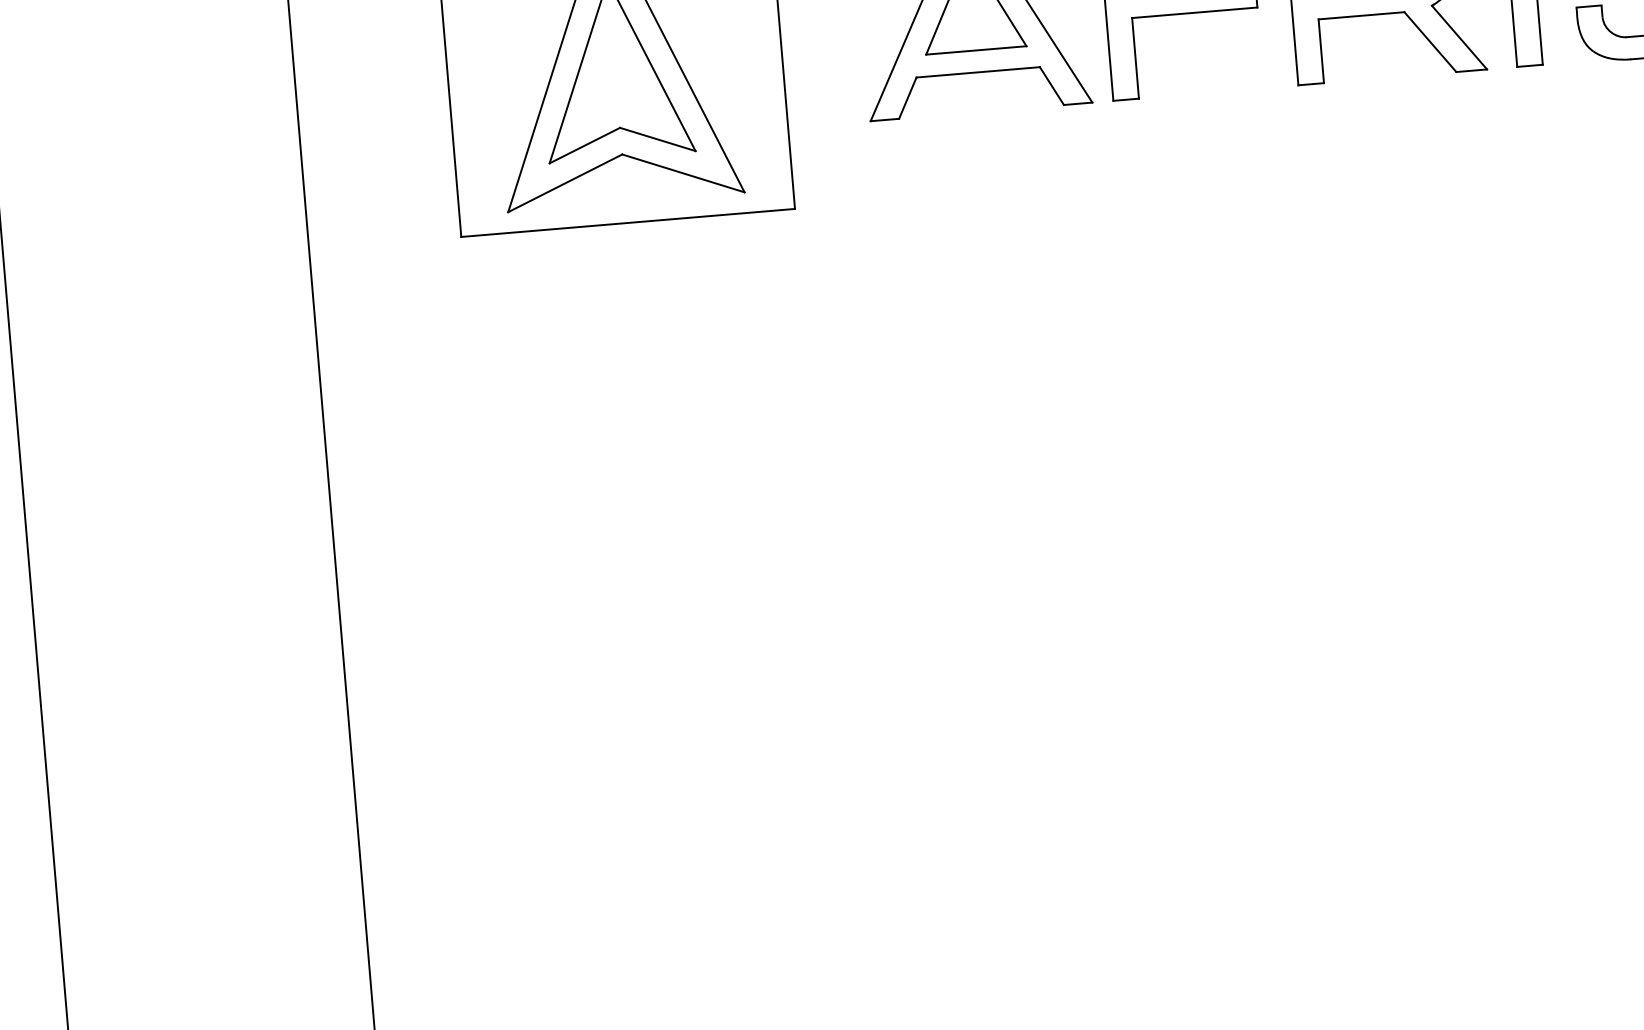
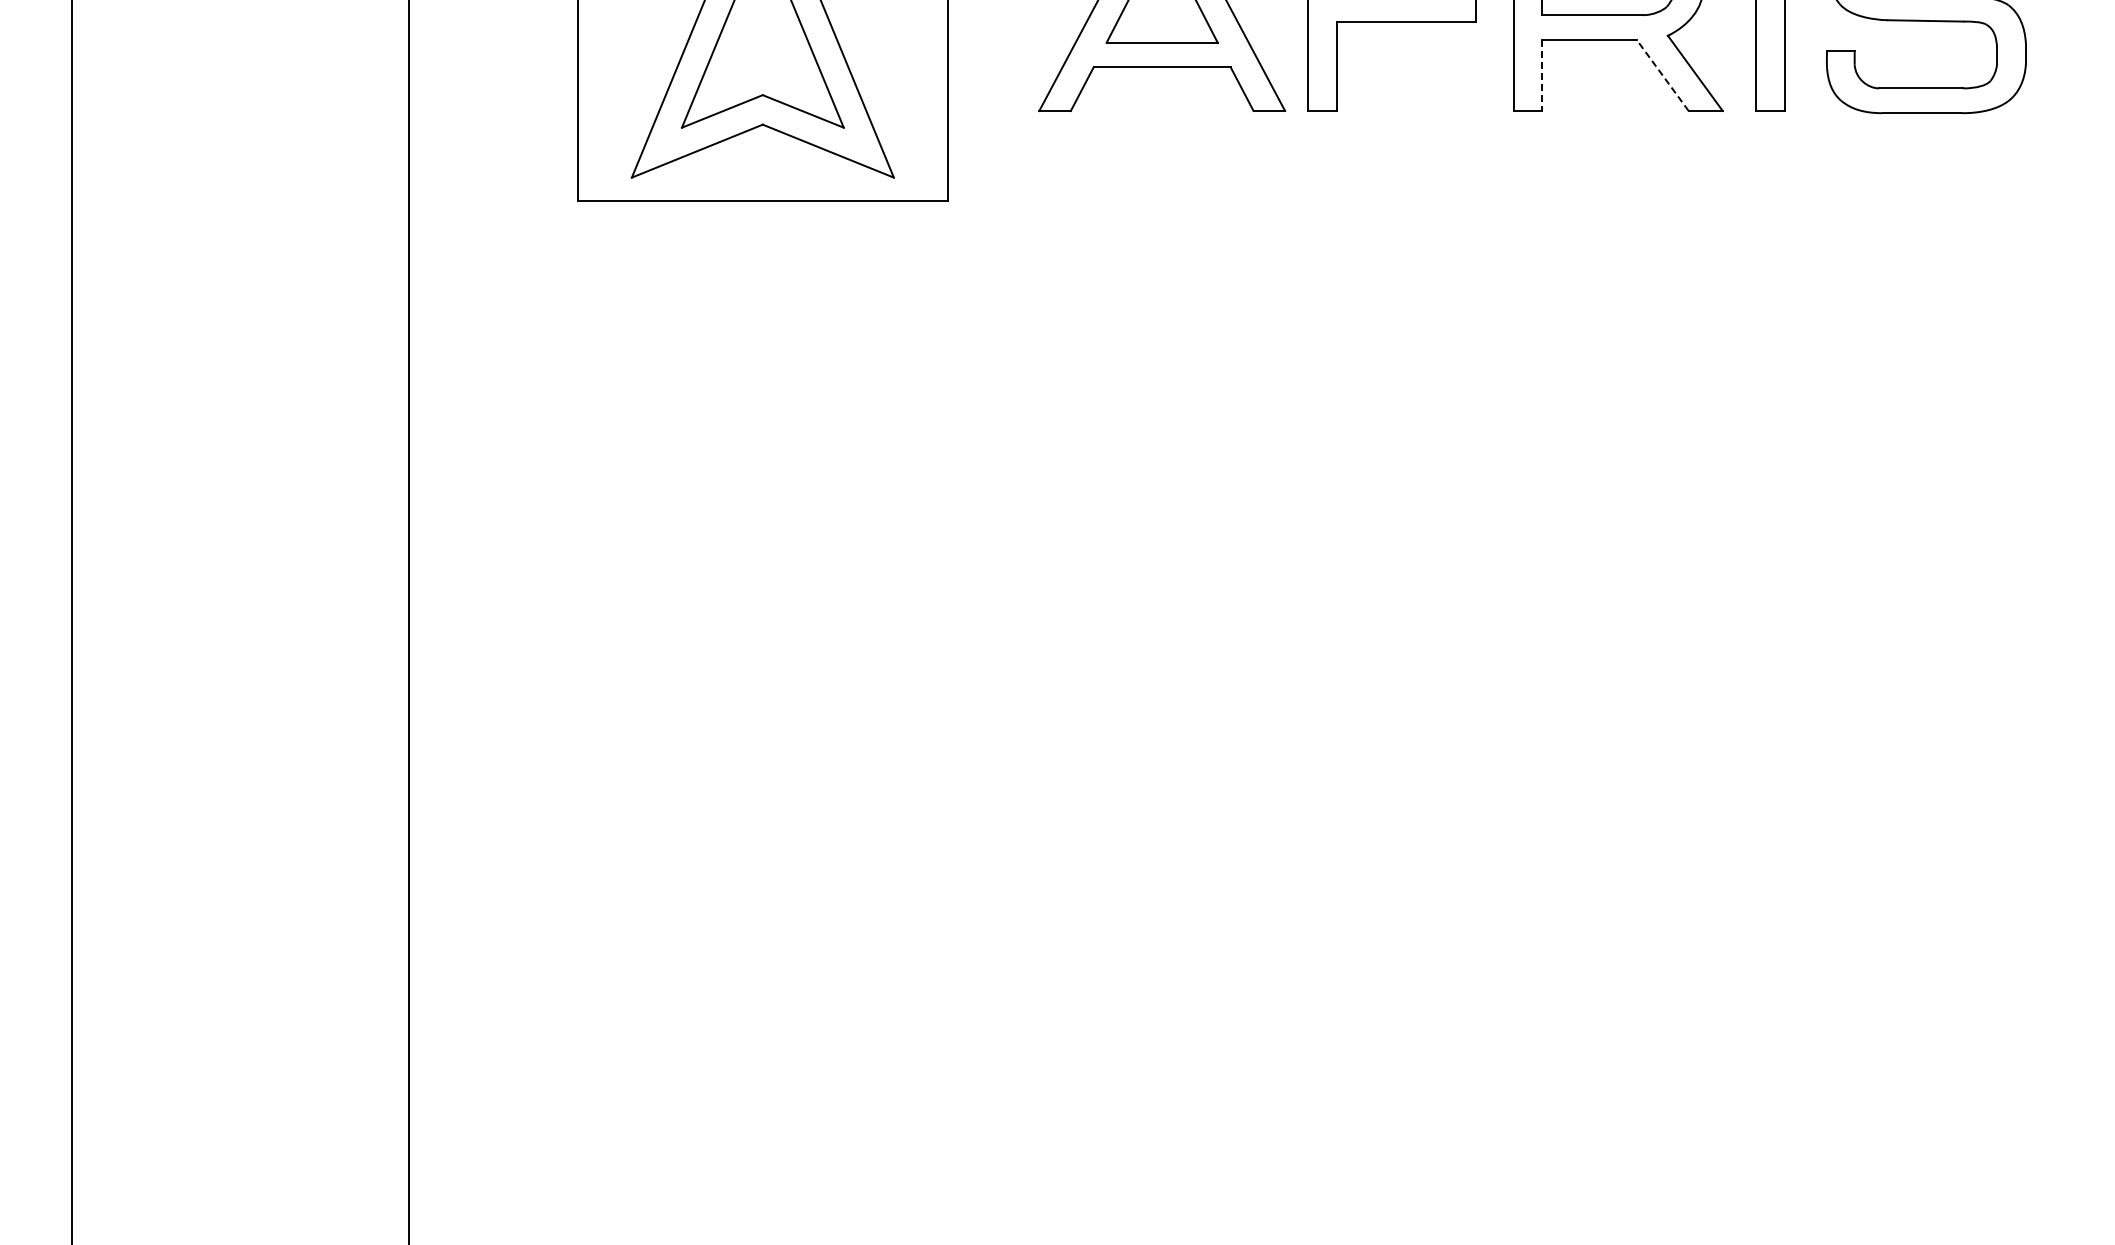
line: (1430, 41) -> (1662, 75), solid -> dashed
line: (1321, 52) -> (1541, 76), solid -> dashed

